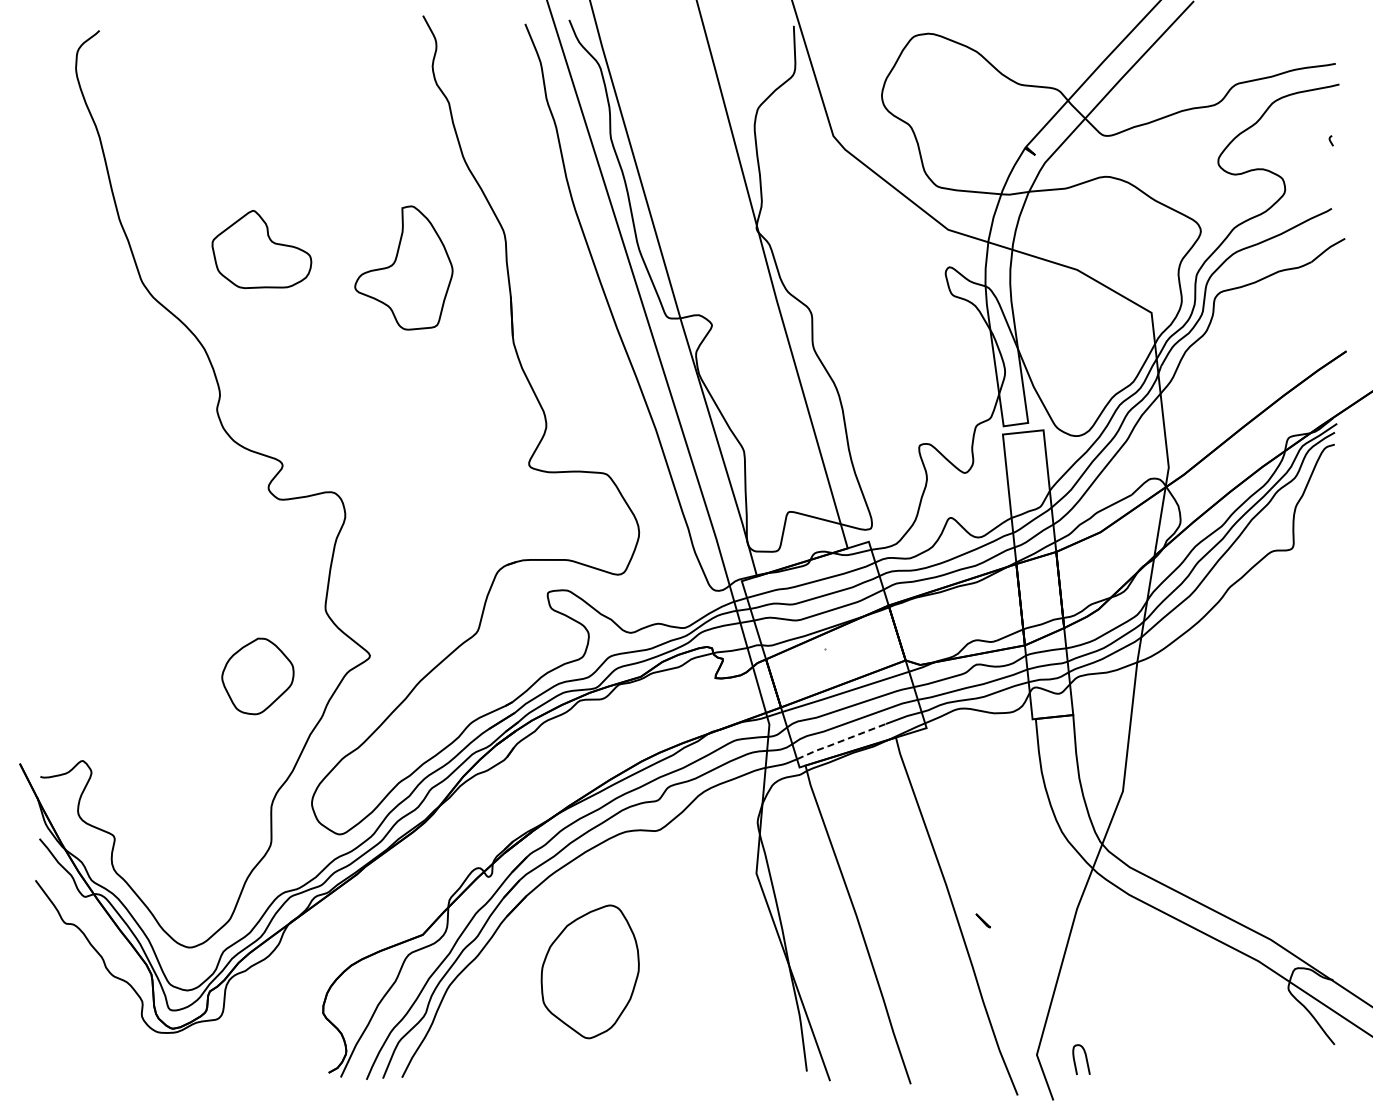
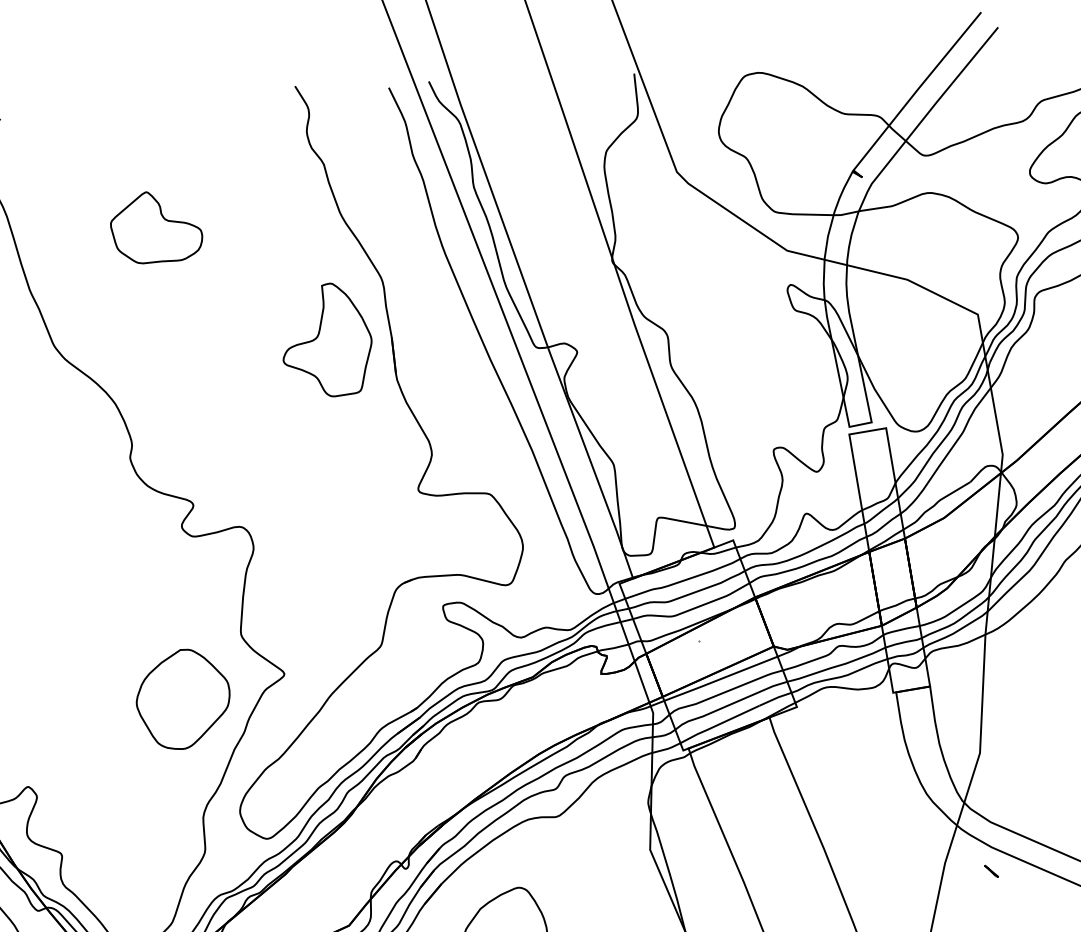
part: (261, 249) -> (156, 227), moved
part: (403, 267) -> (326, 339), moved
part: (257, 676) -> (182, 699), size x1.43
line: (840, 741) -> (719, 724), dashed -> solid
line: (982, 920) -> (990, 870), moved

